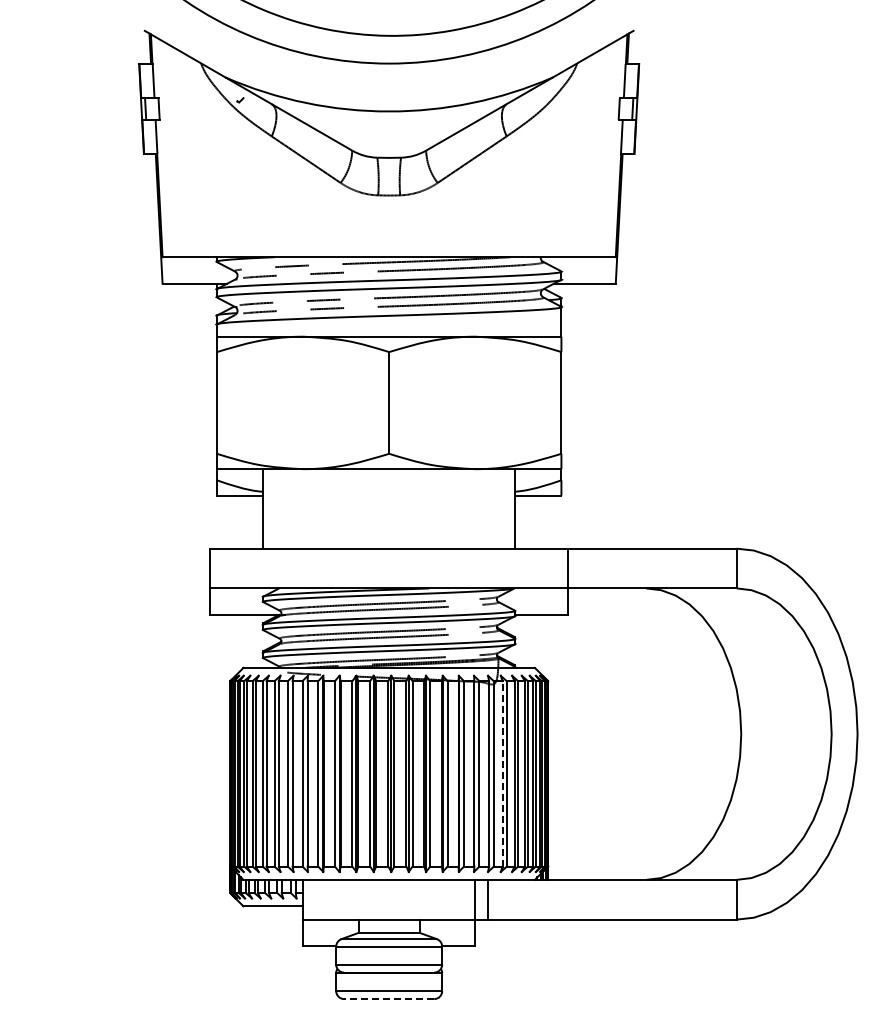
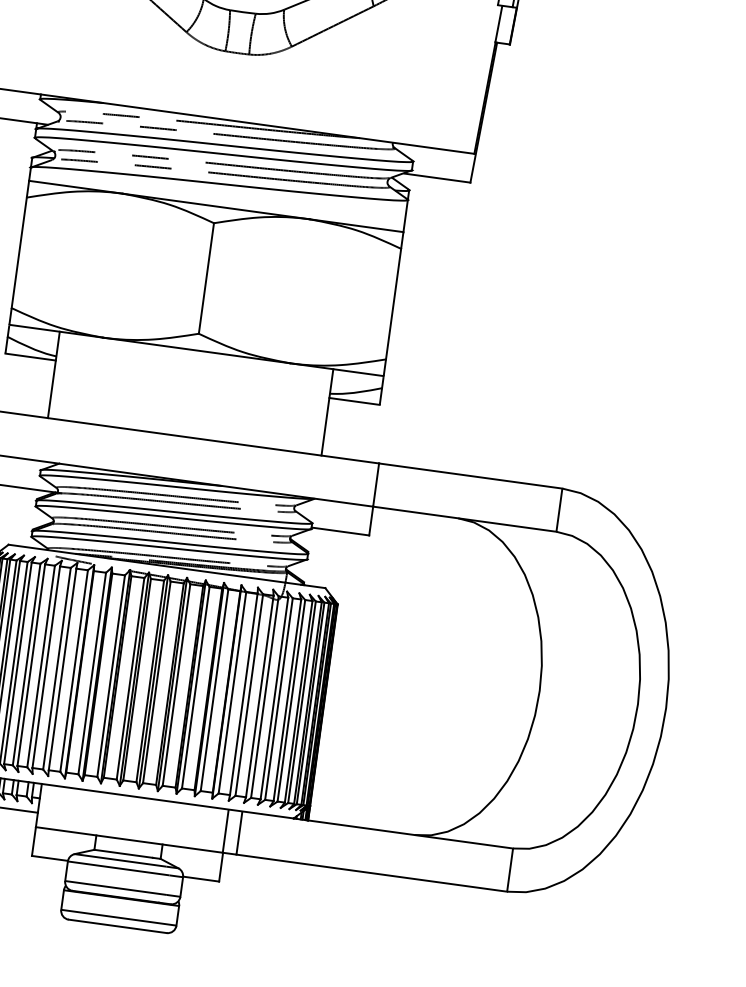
line: (502, 773) -> (274, 698), dashed -> solid
line: (388, 999) -> (116, 926), dashed -> solid

